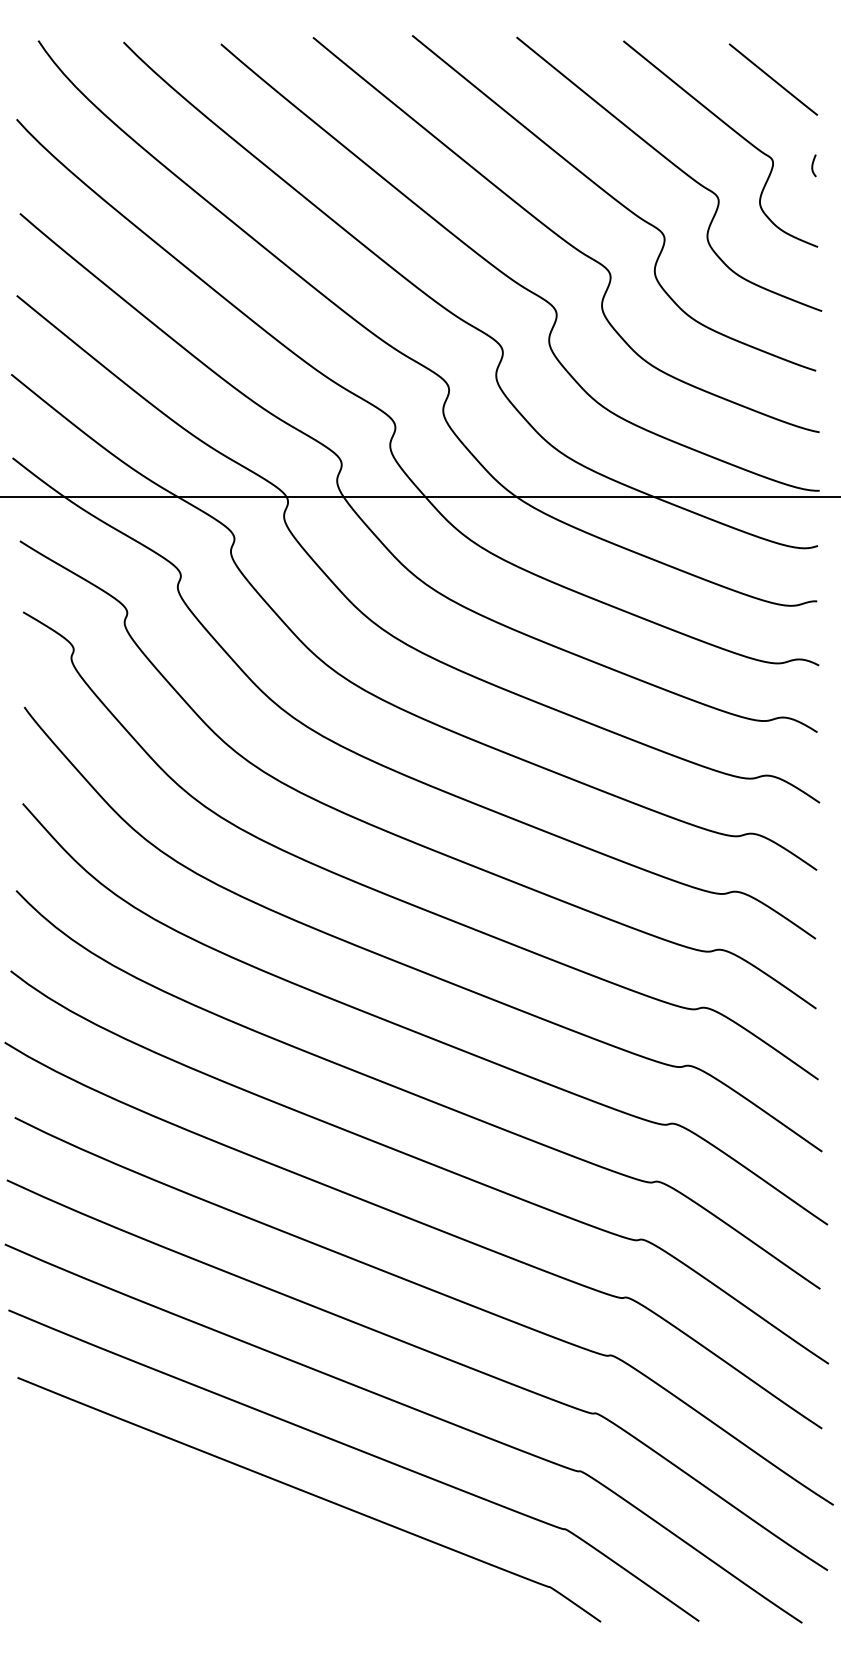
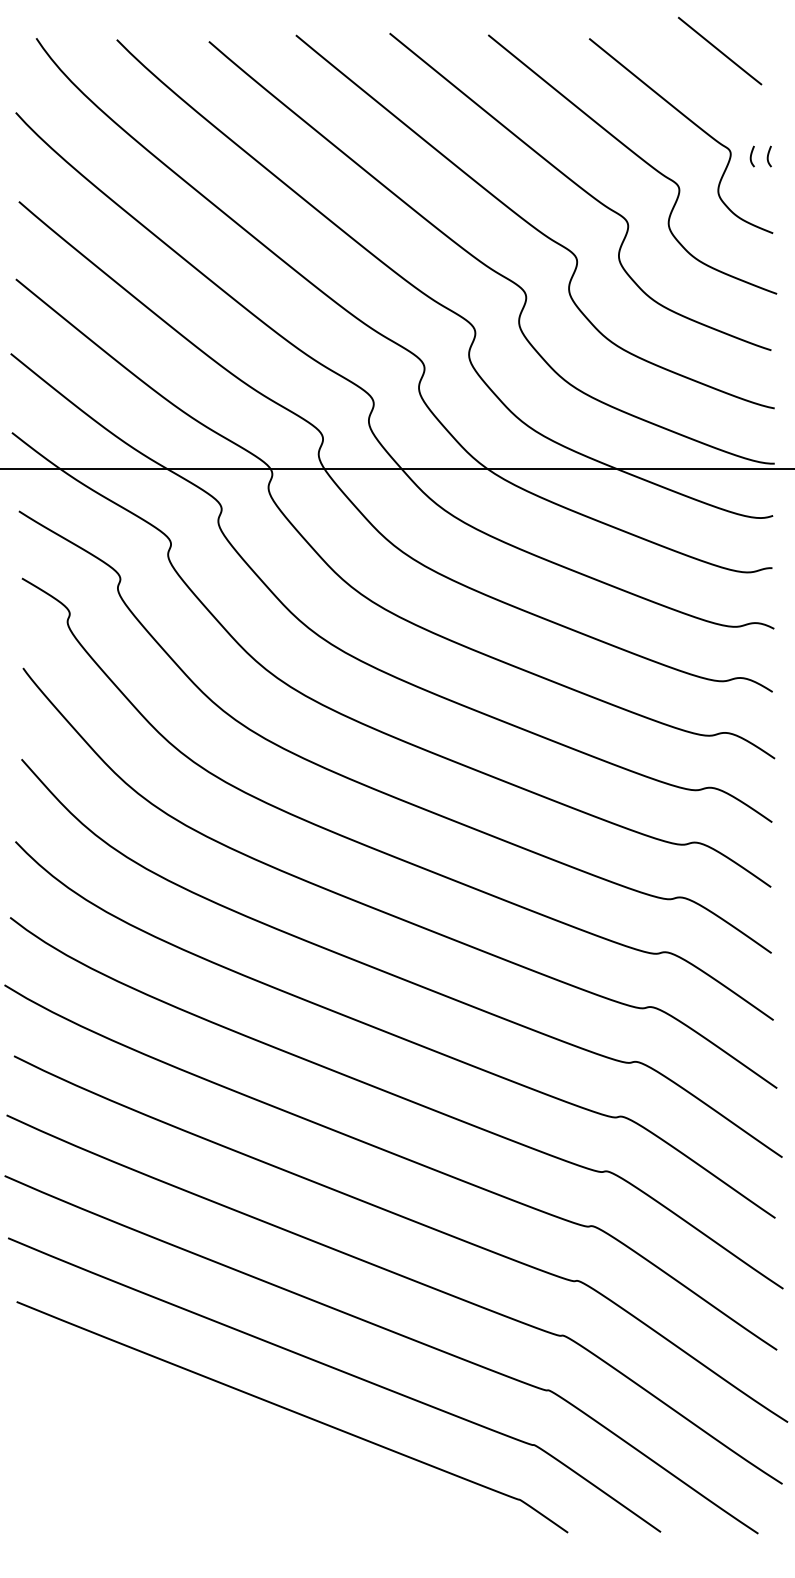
line: (773, 78) -> (720, 50), moved
curve: (795, 165) -> (751, 156), added

